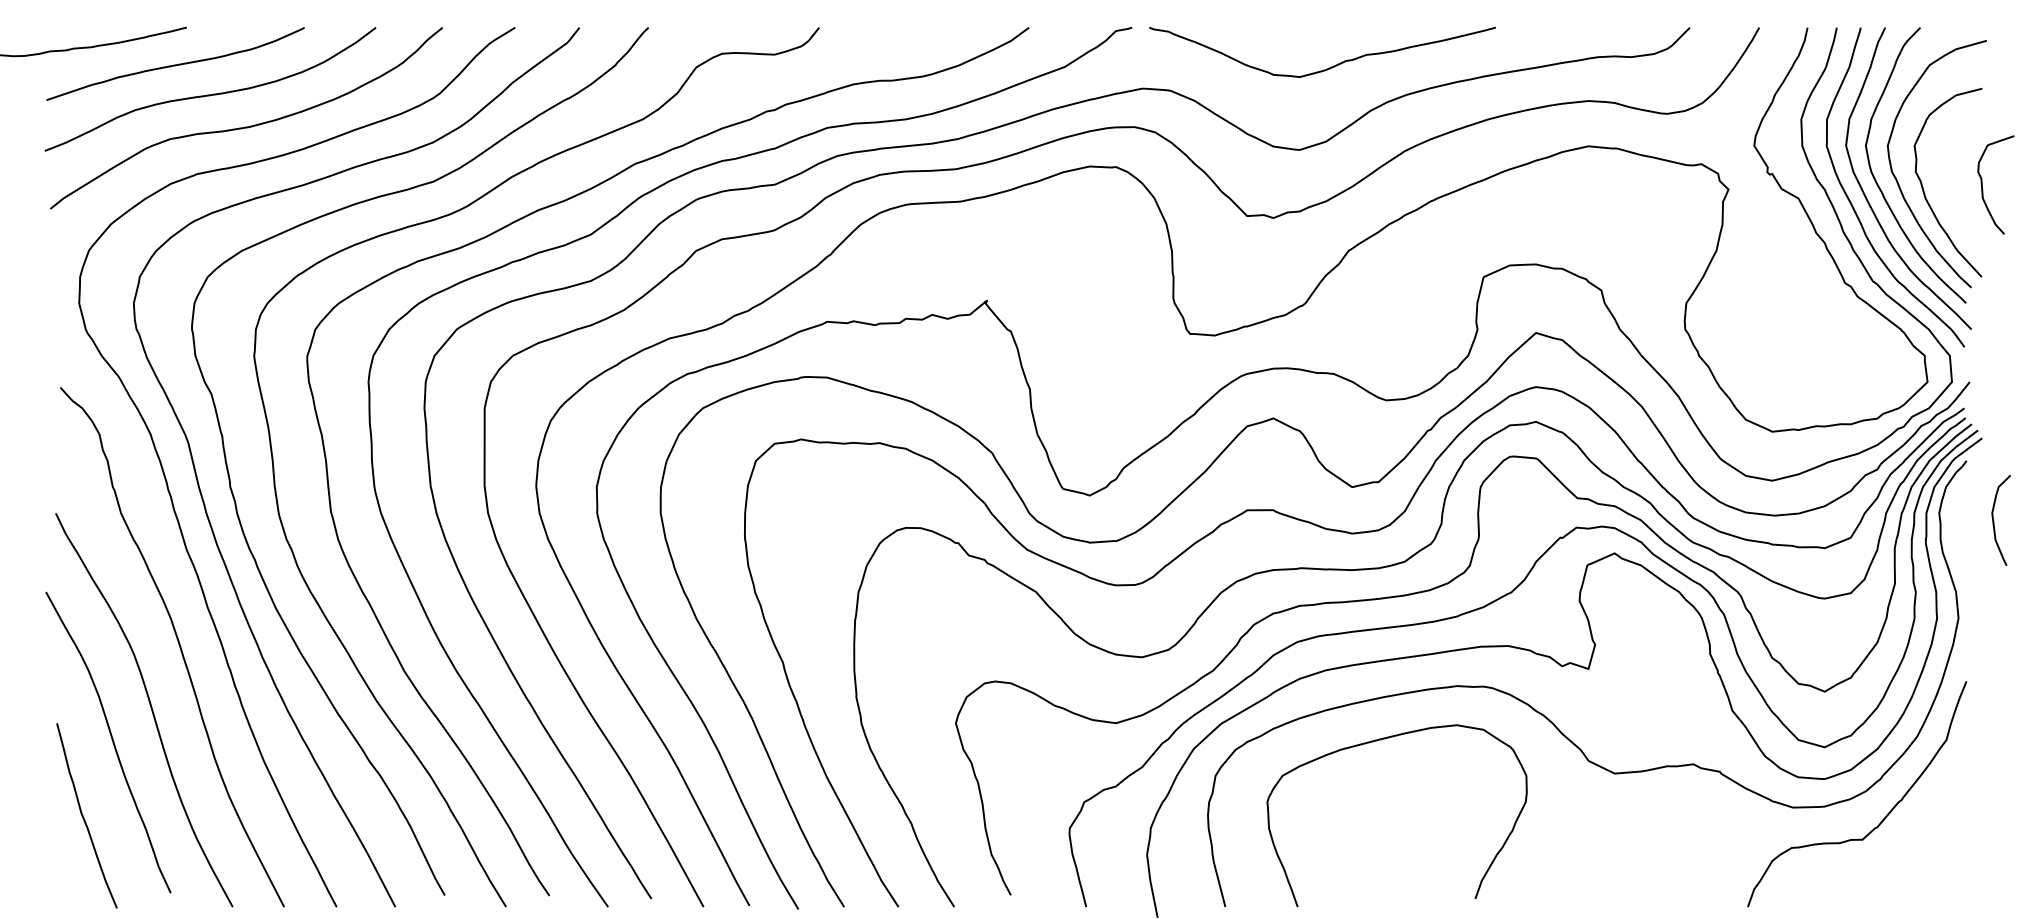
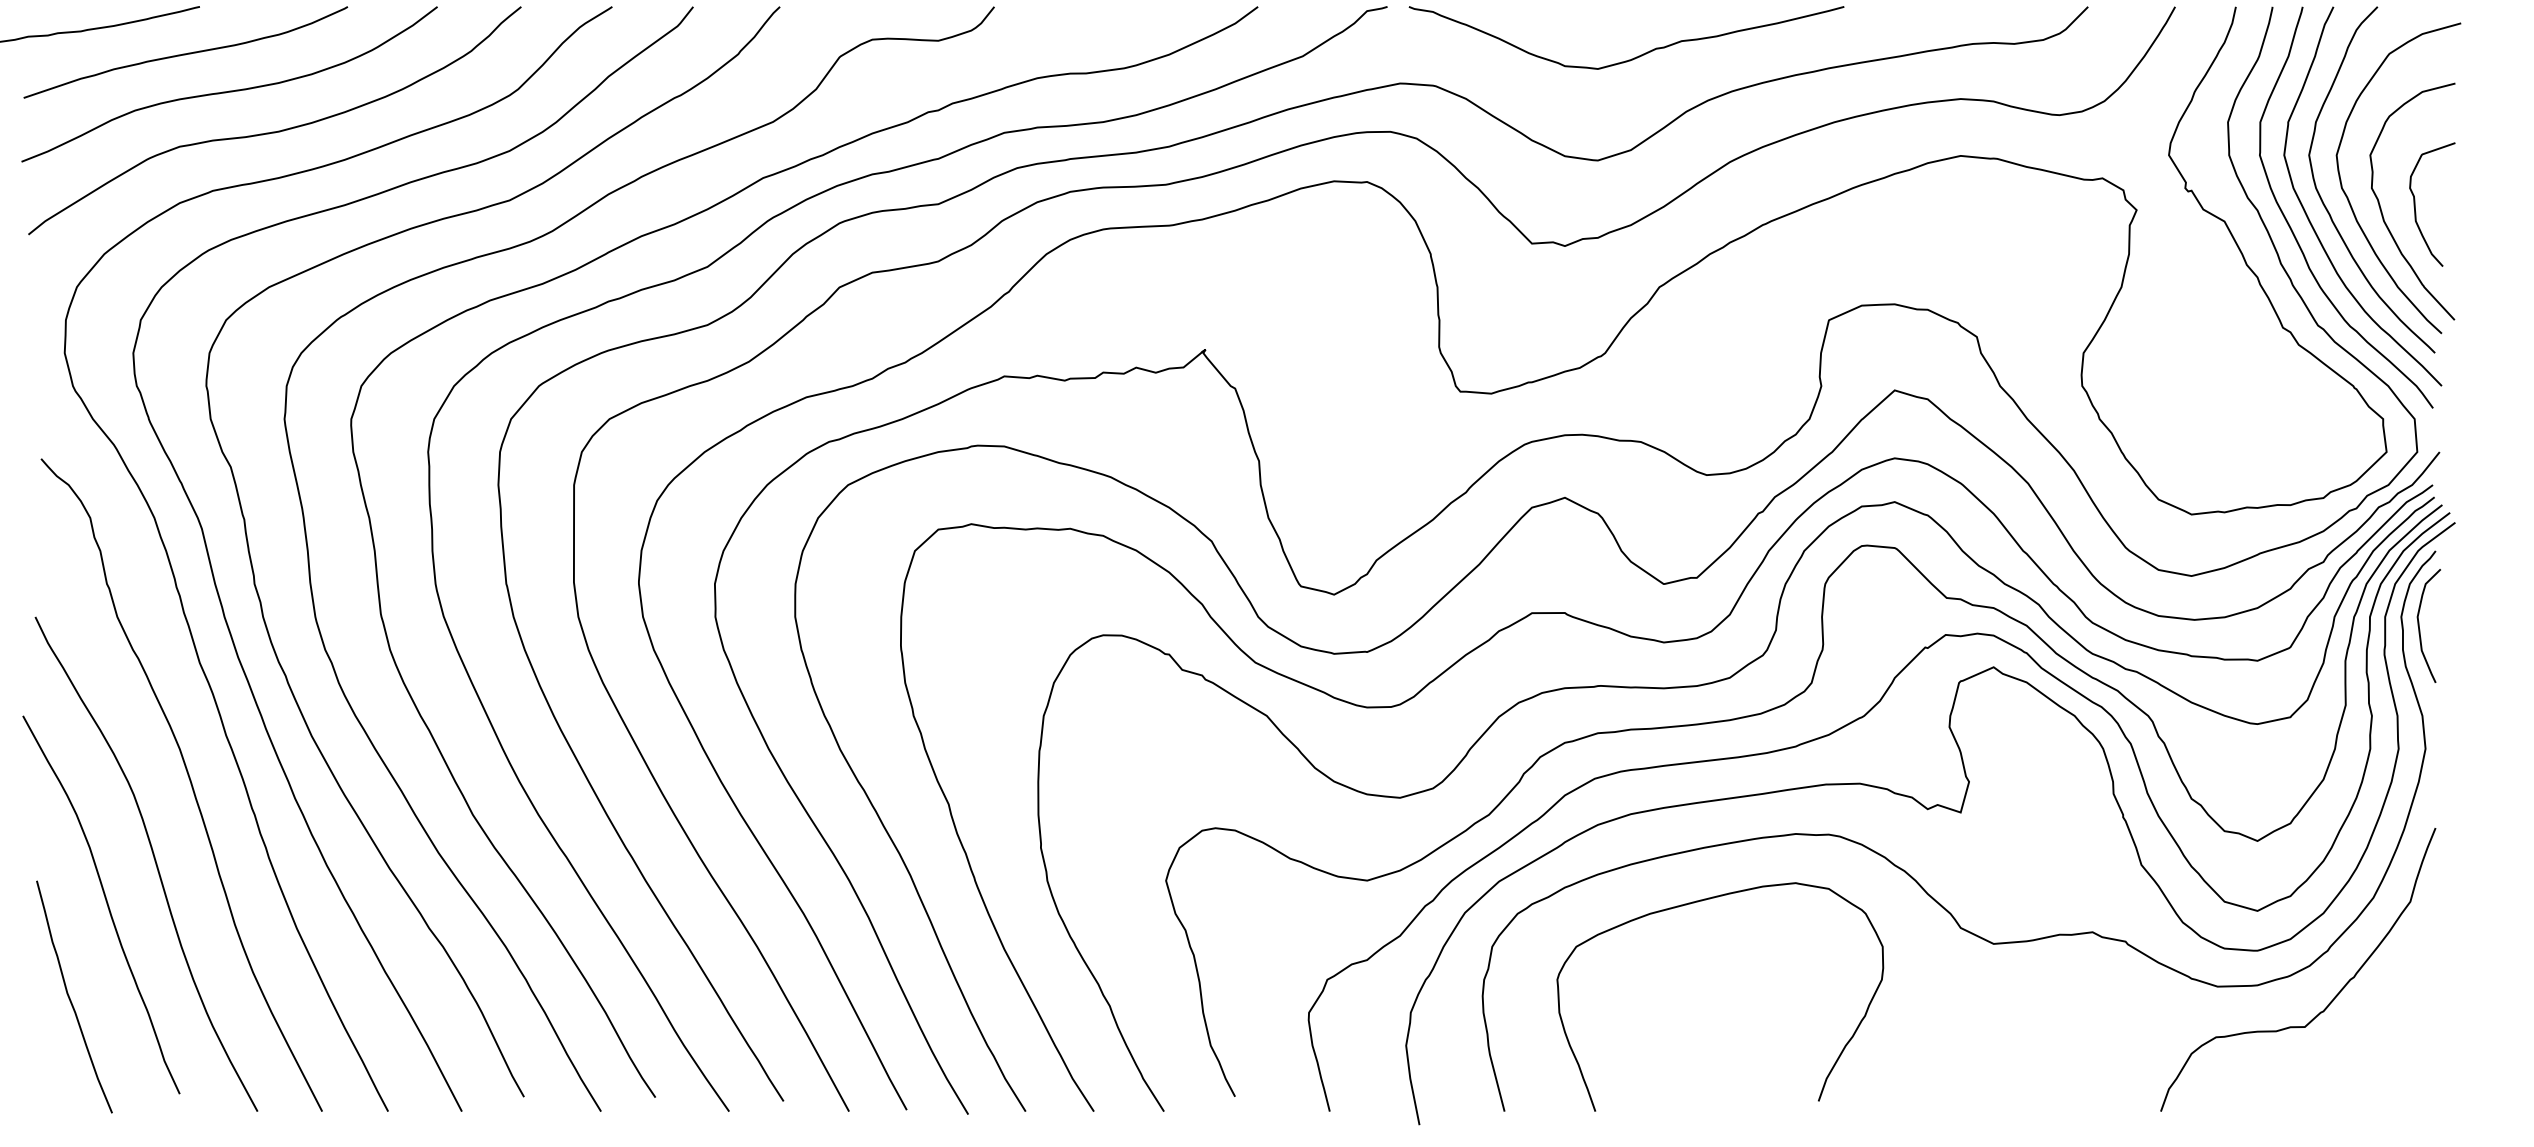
curve: (1982, 184) -> (2415, 203), moved
curve: (1994, 521) -> (2420, 627), moved

